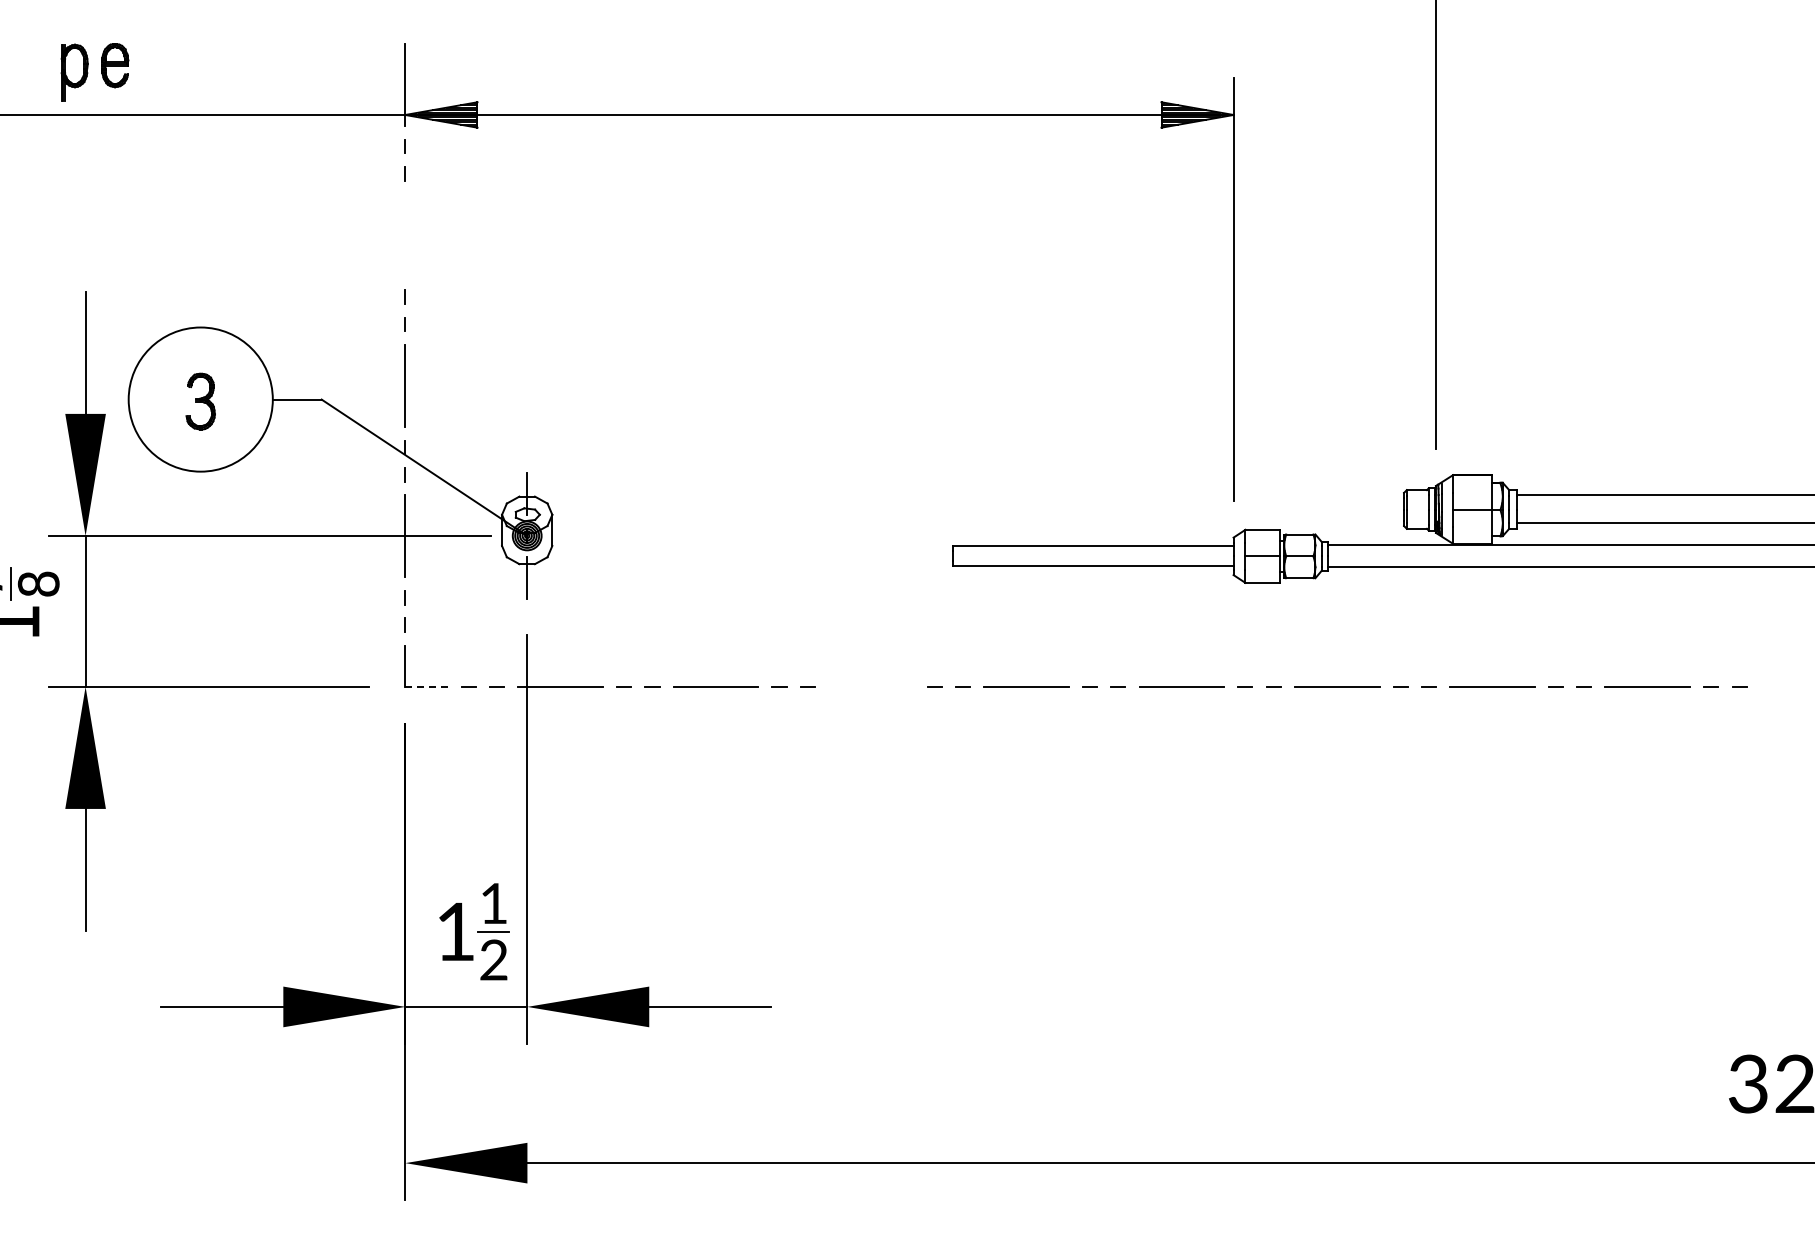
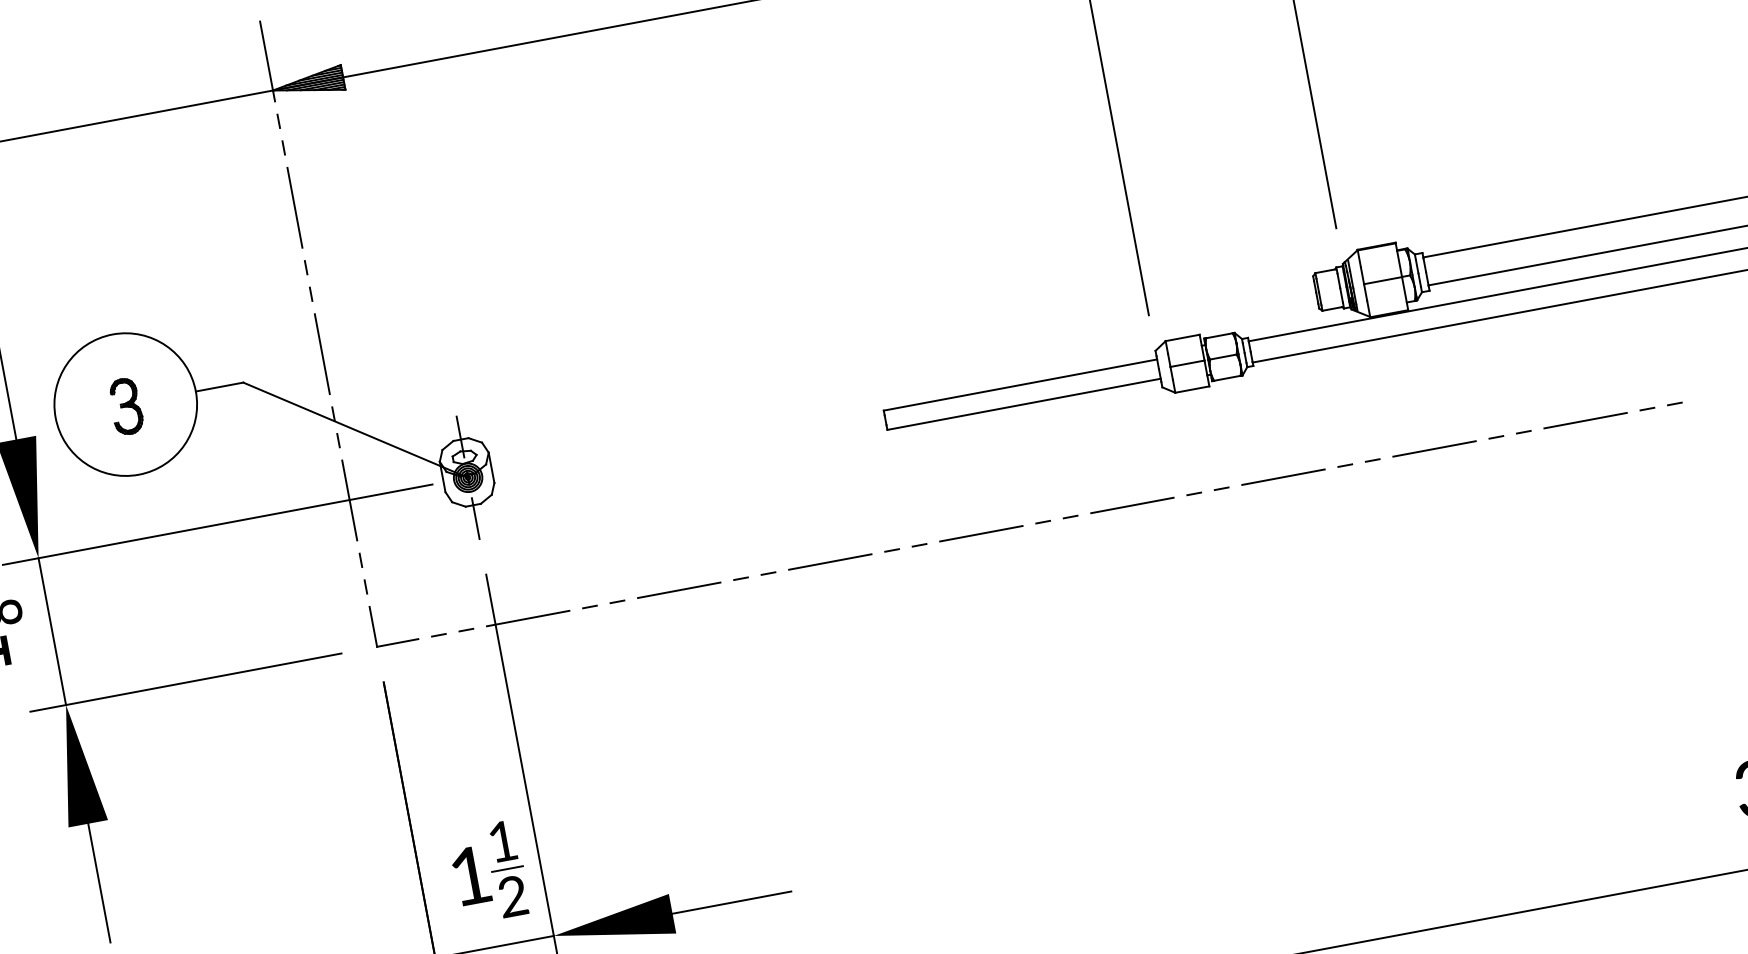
line: (405, 235) -> (295, 207), added
line: (426, 686) -> (397, 642), dashed -> solid
line: (870, 686) -> (829, 561), added

